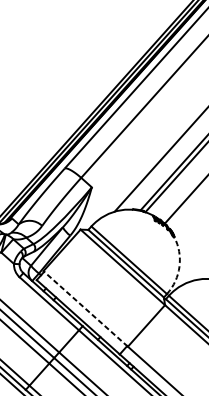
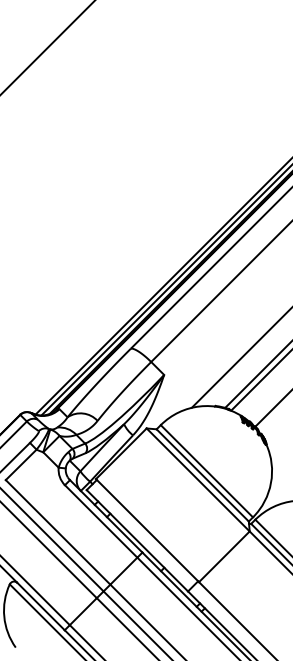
arc: (179, 266) -> (271, 483), dashed -> solid
line: (85, 308) -> (147, 530), dashed -> solid

